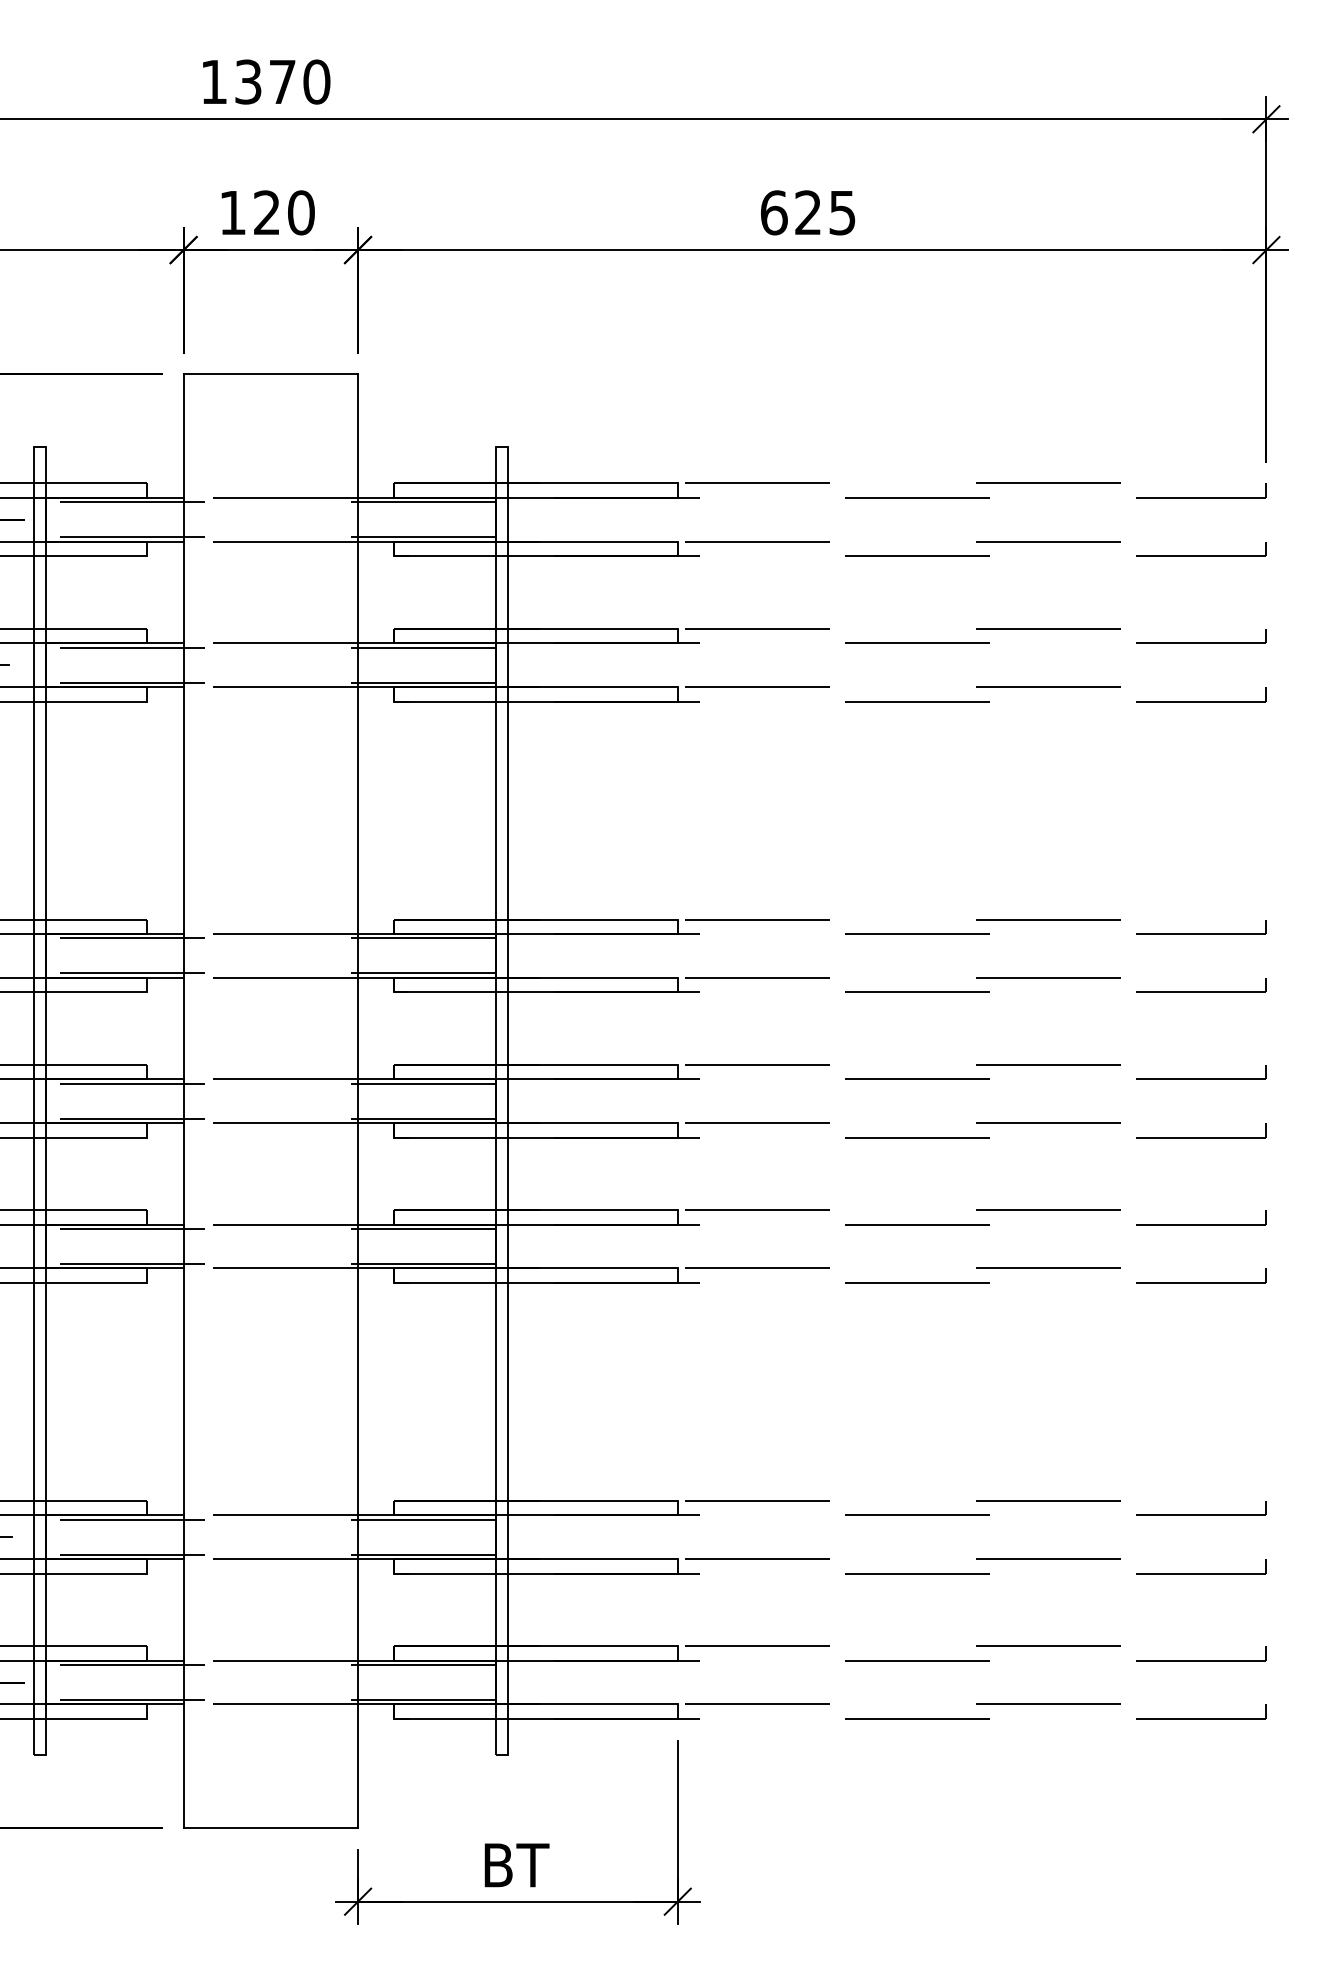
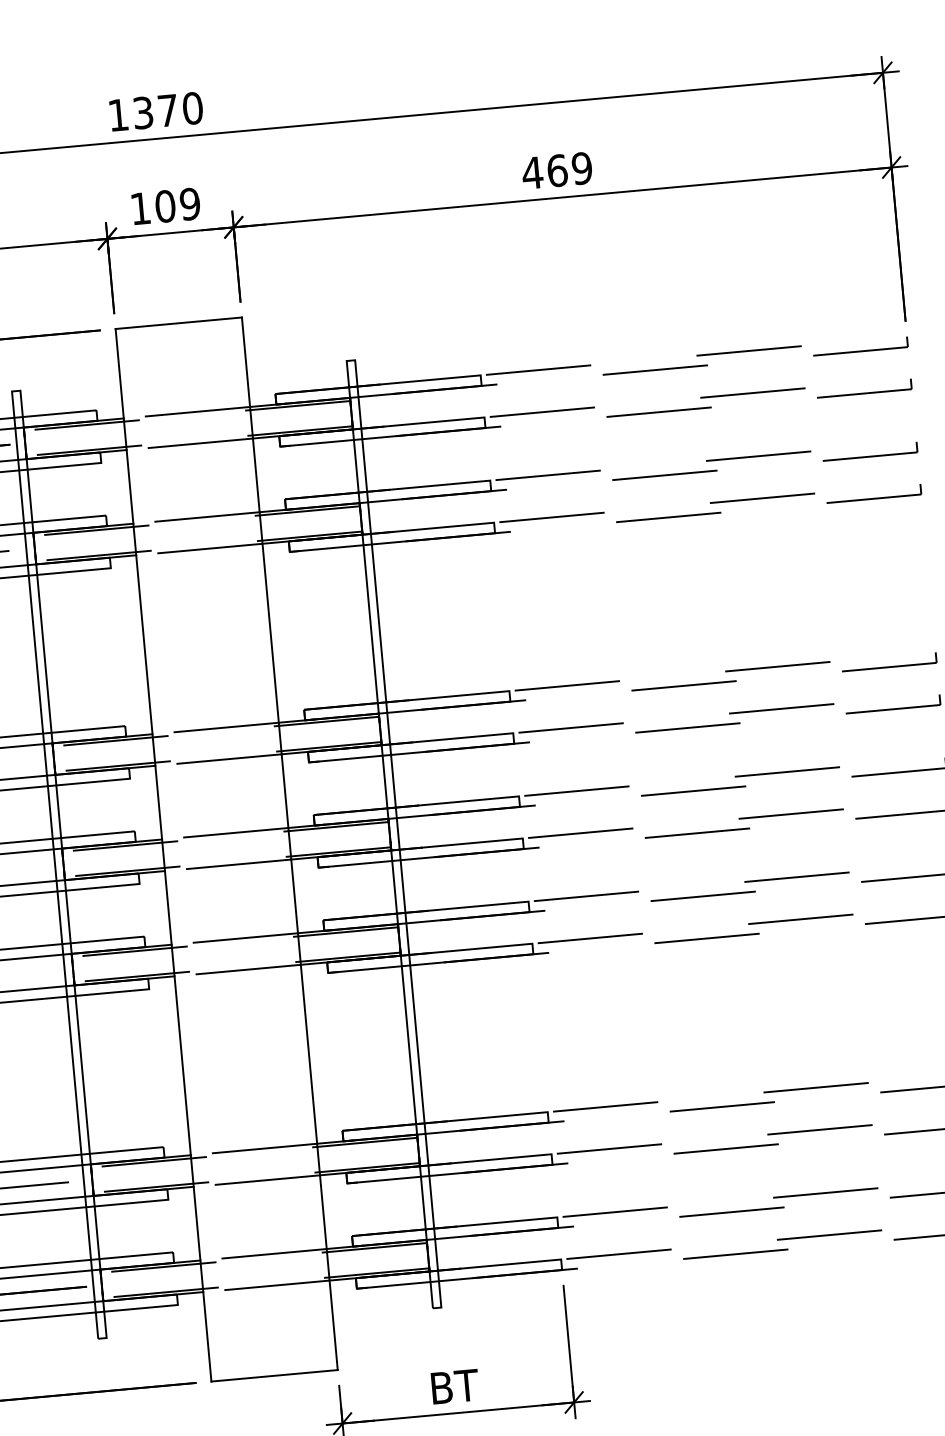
text: (283, 212) -> (177, 205), 120 -> 109
text: (807, 212) -> (556, 170), 625 -> 469

